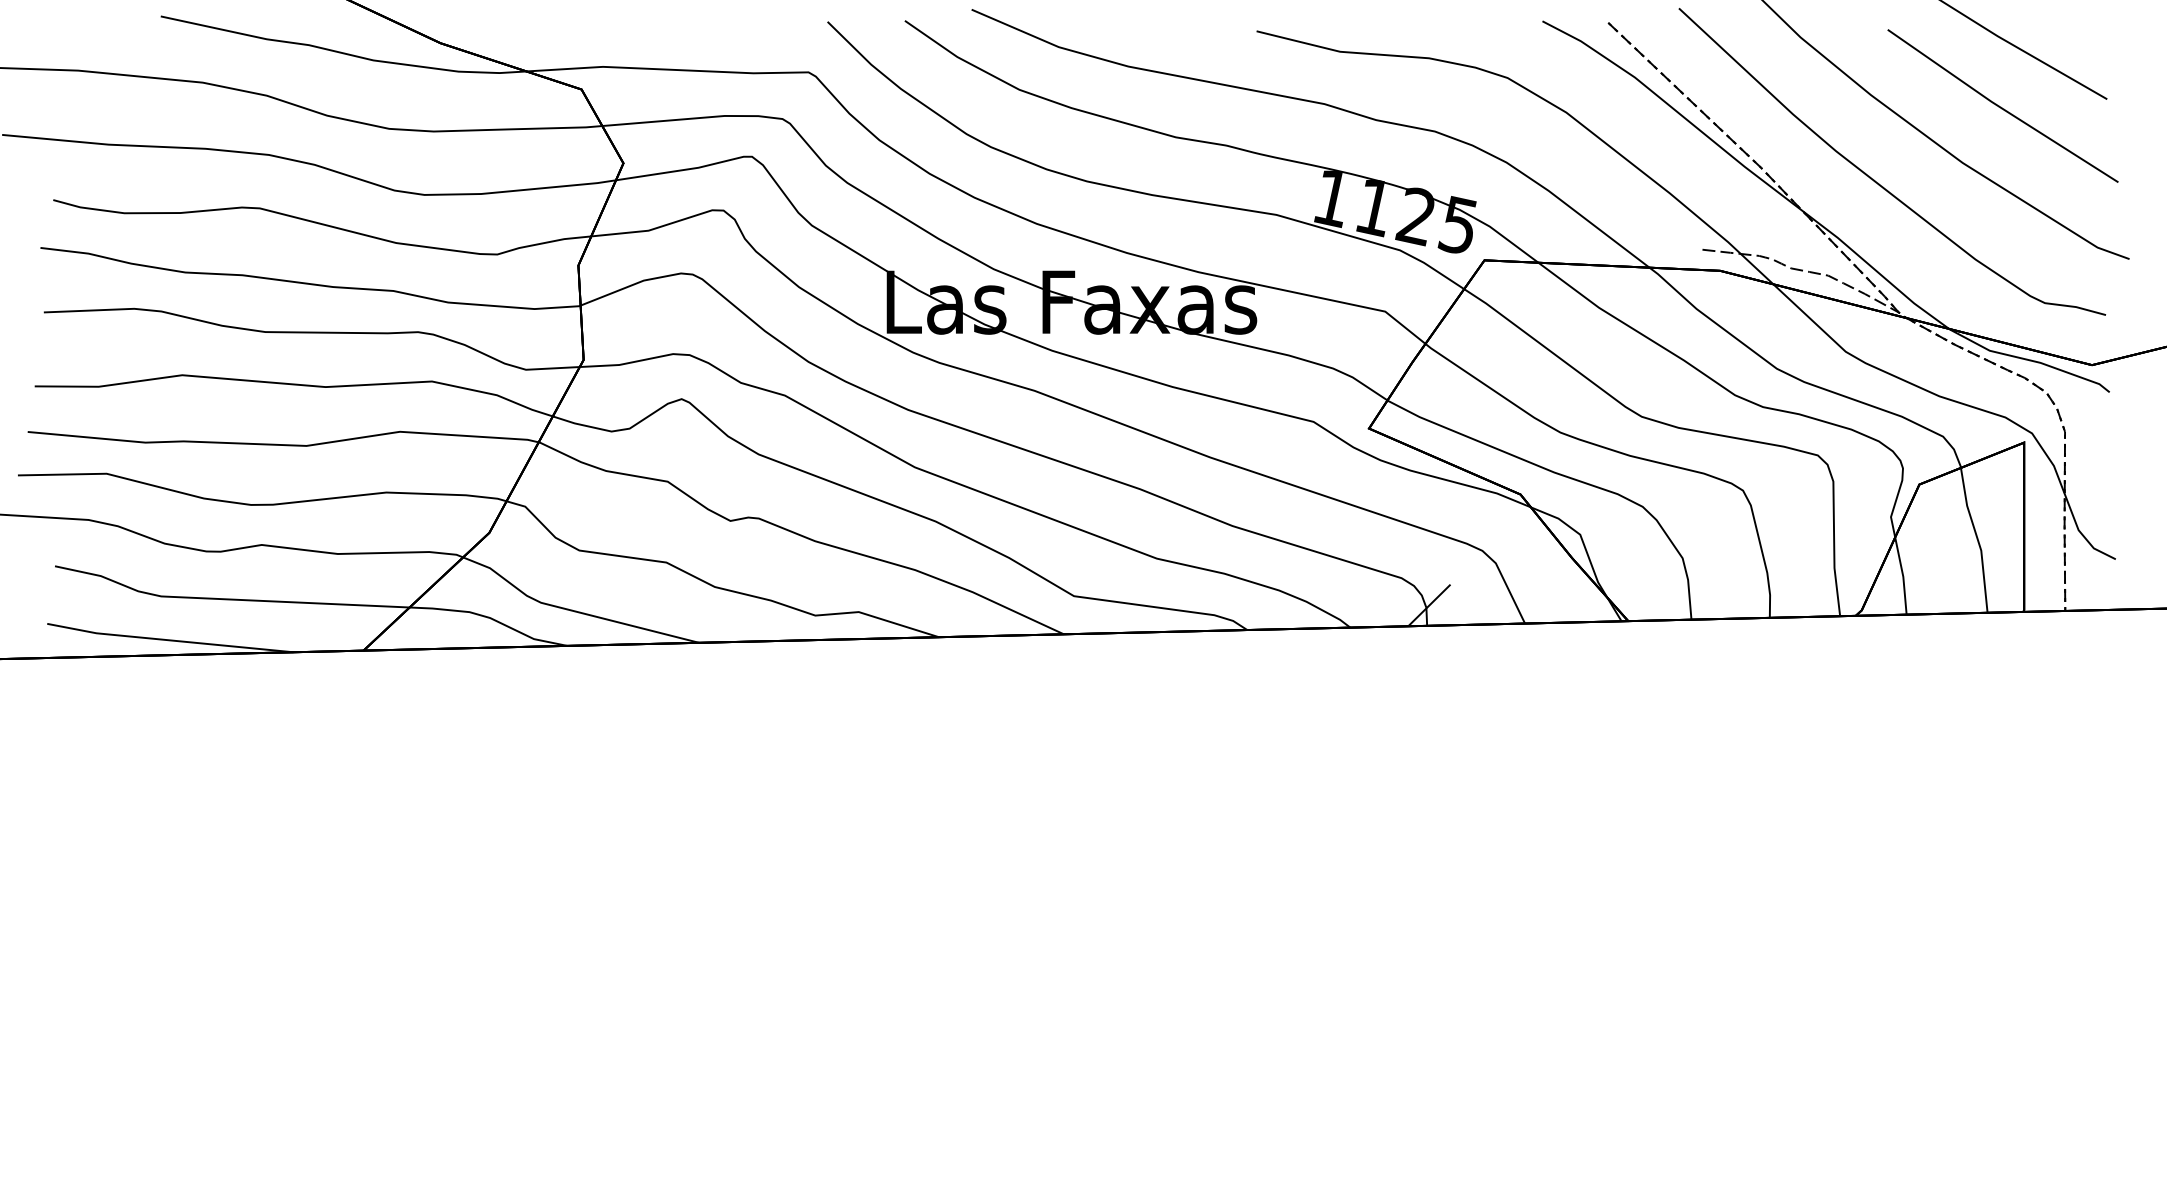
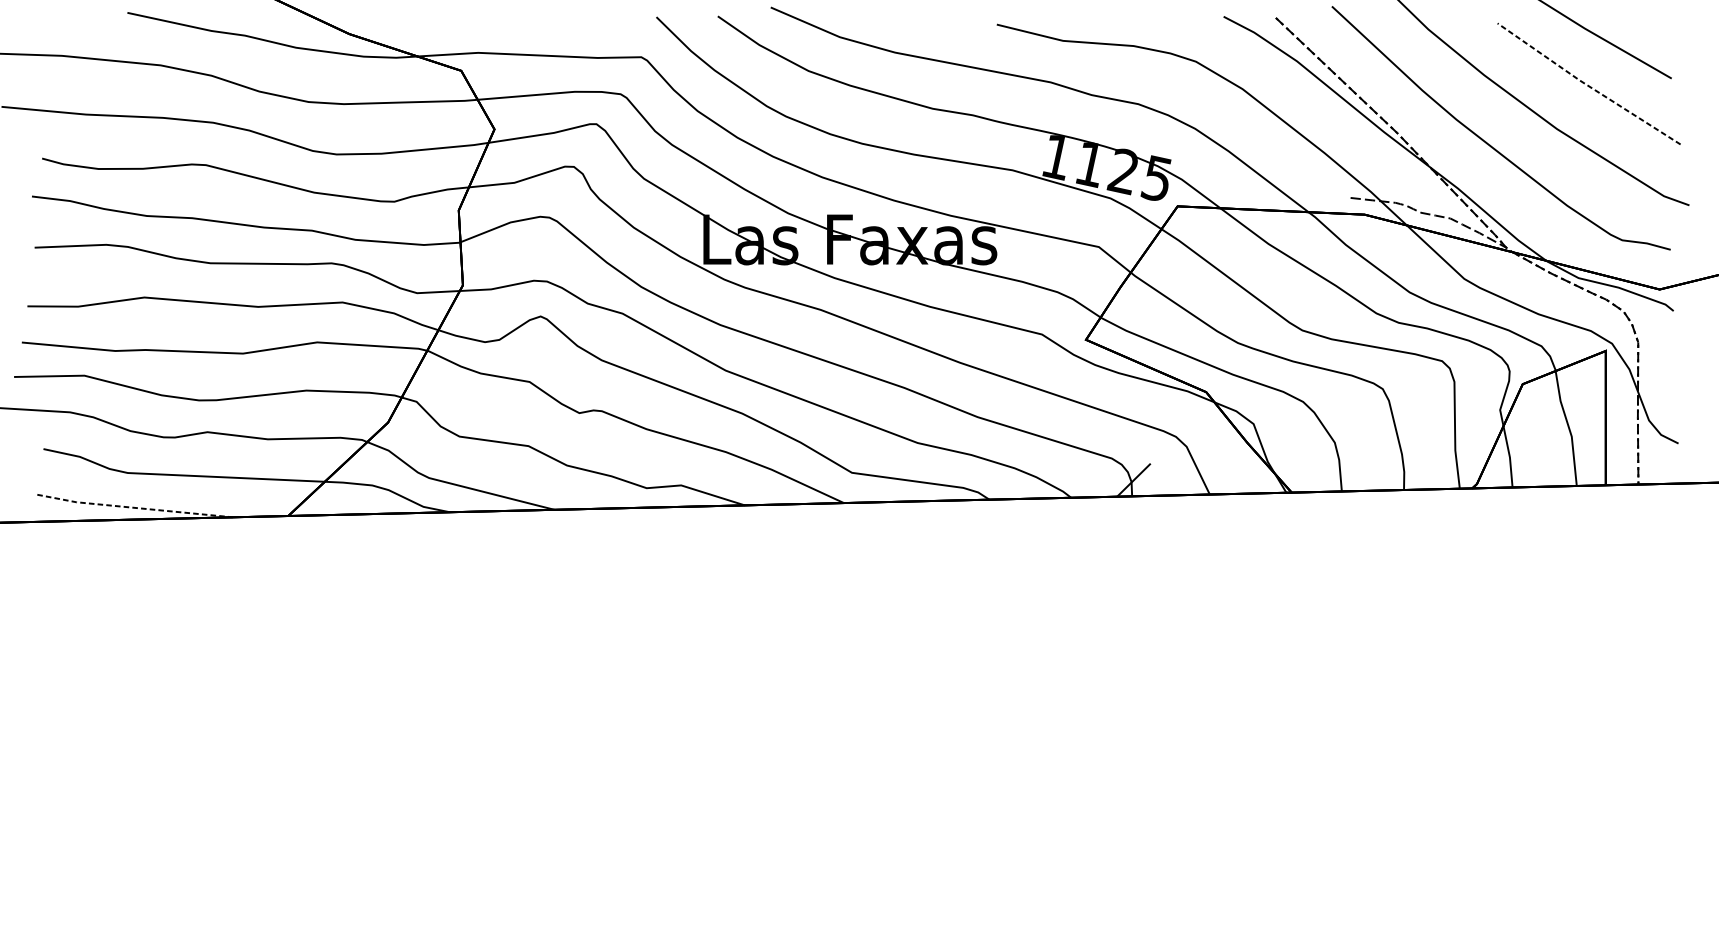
line: (2000, 107) -> (1587, 85), solid -> dashed
line: (169, 640) -> (134, 507), solid -> dashed

